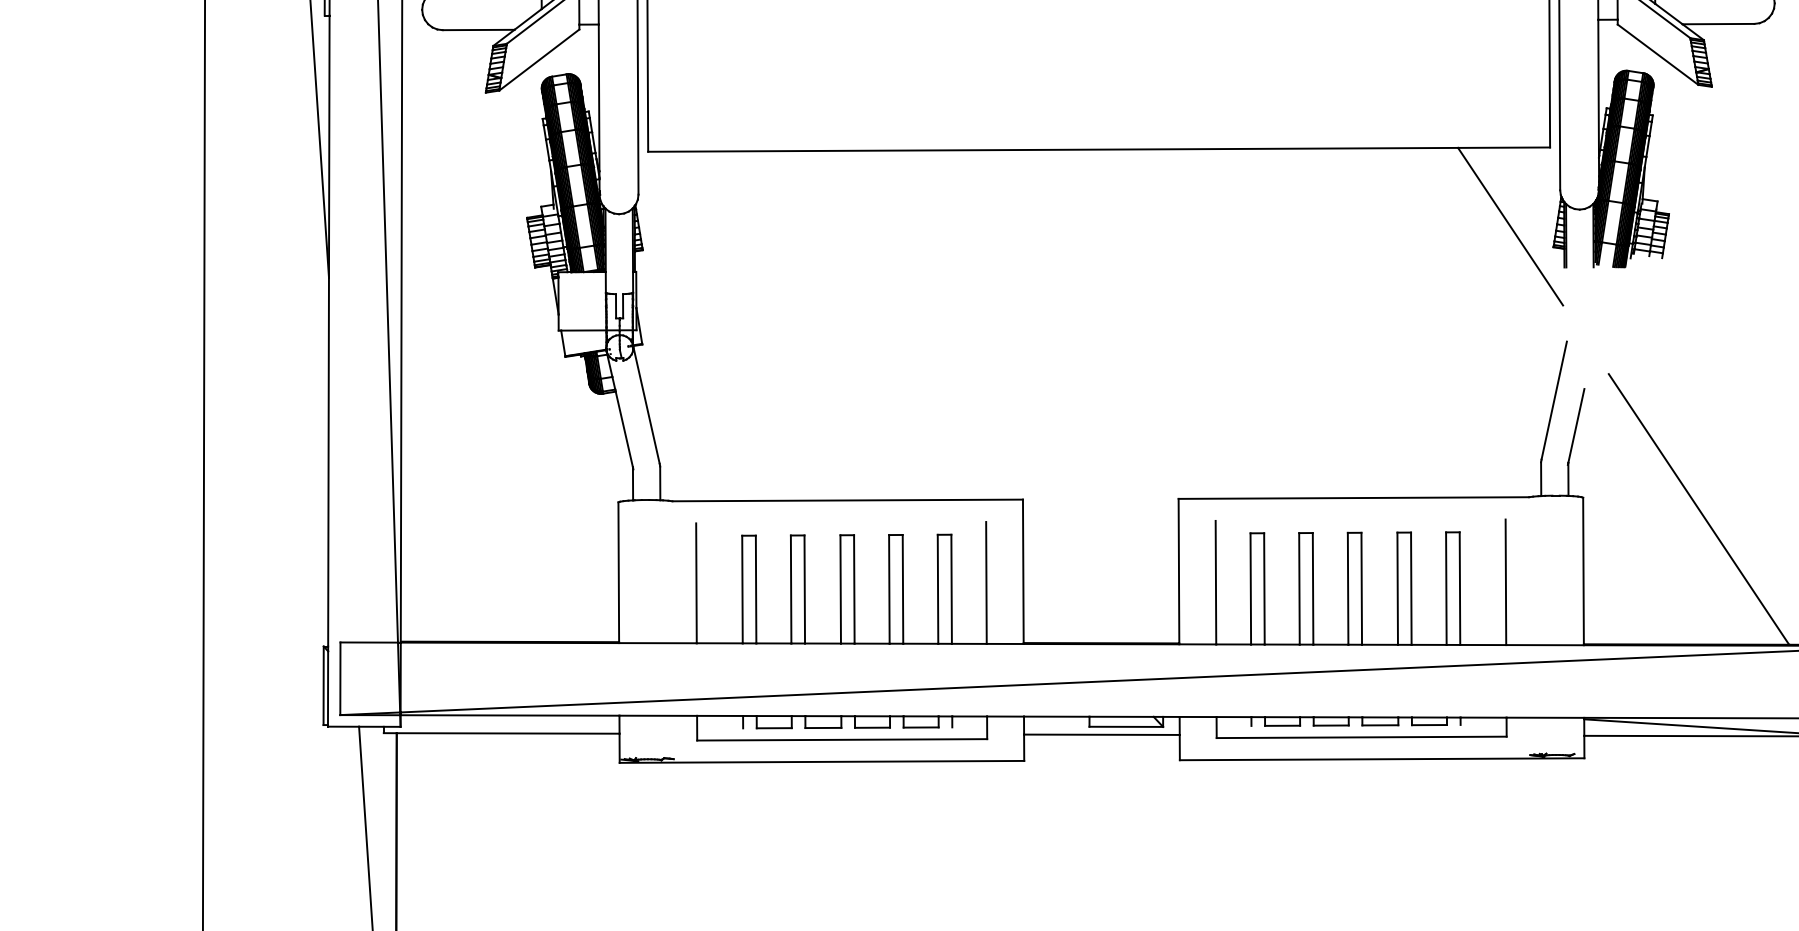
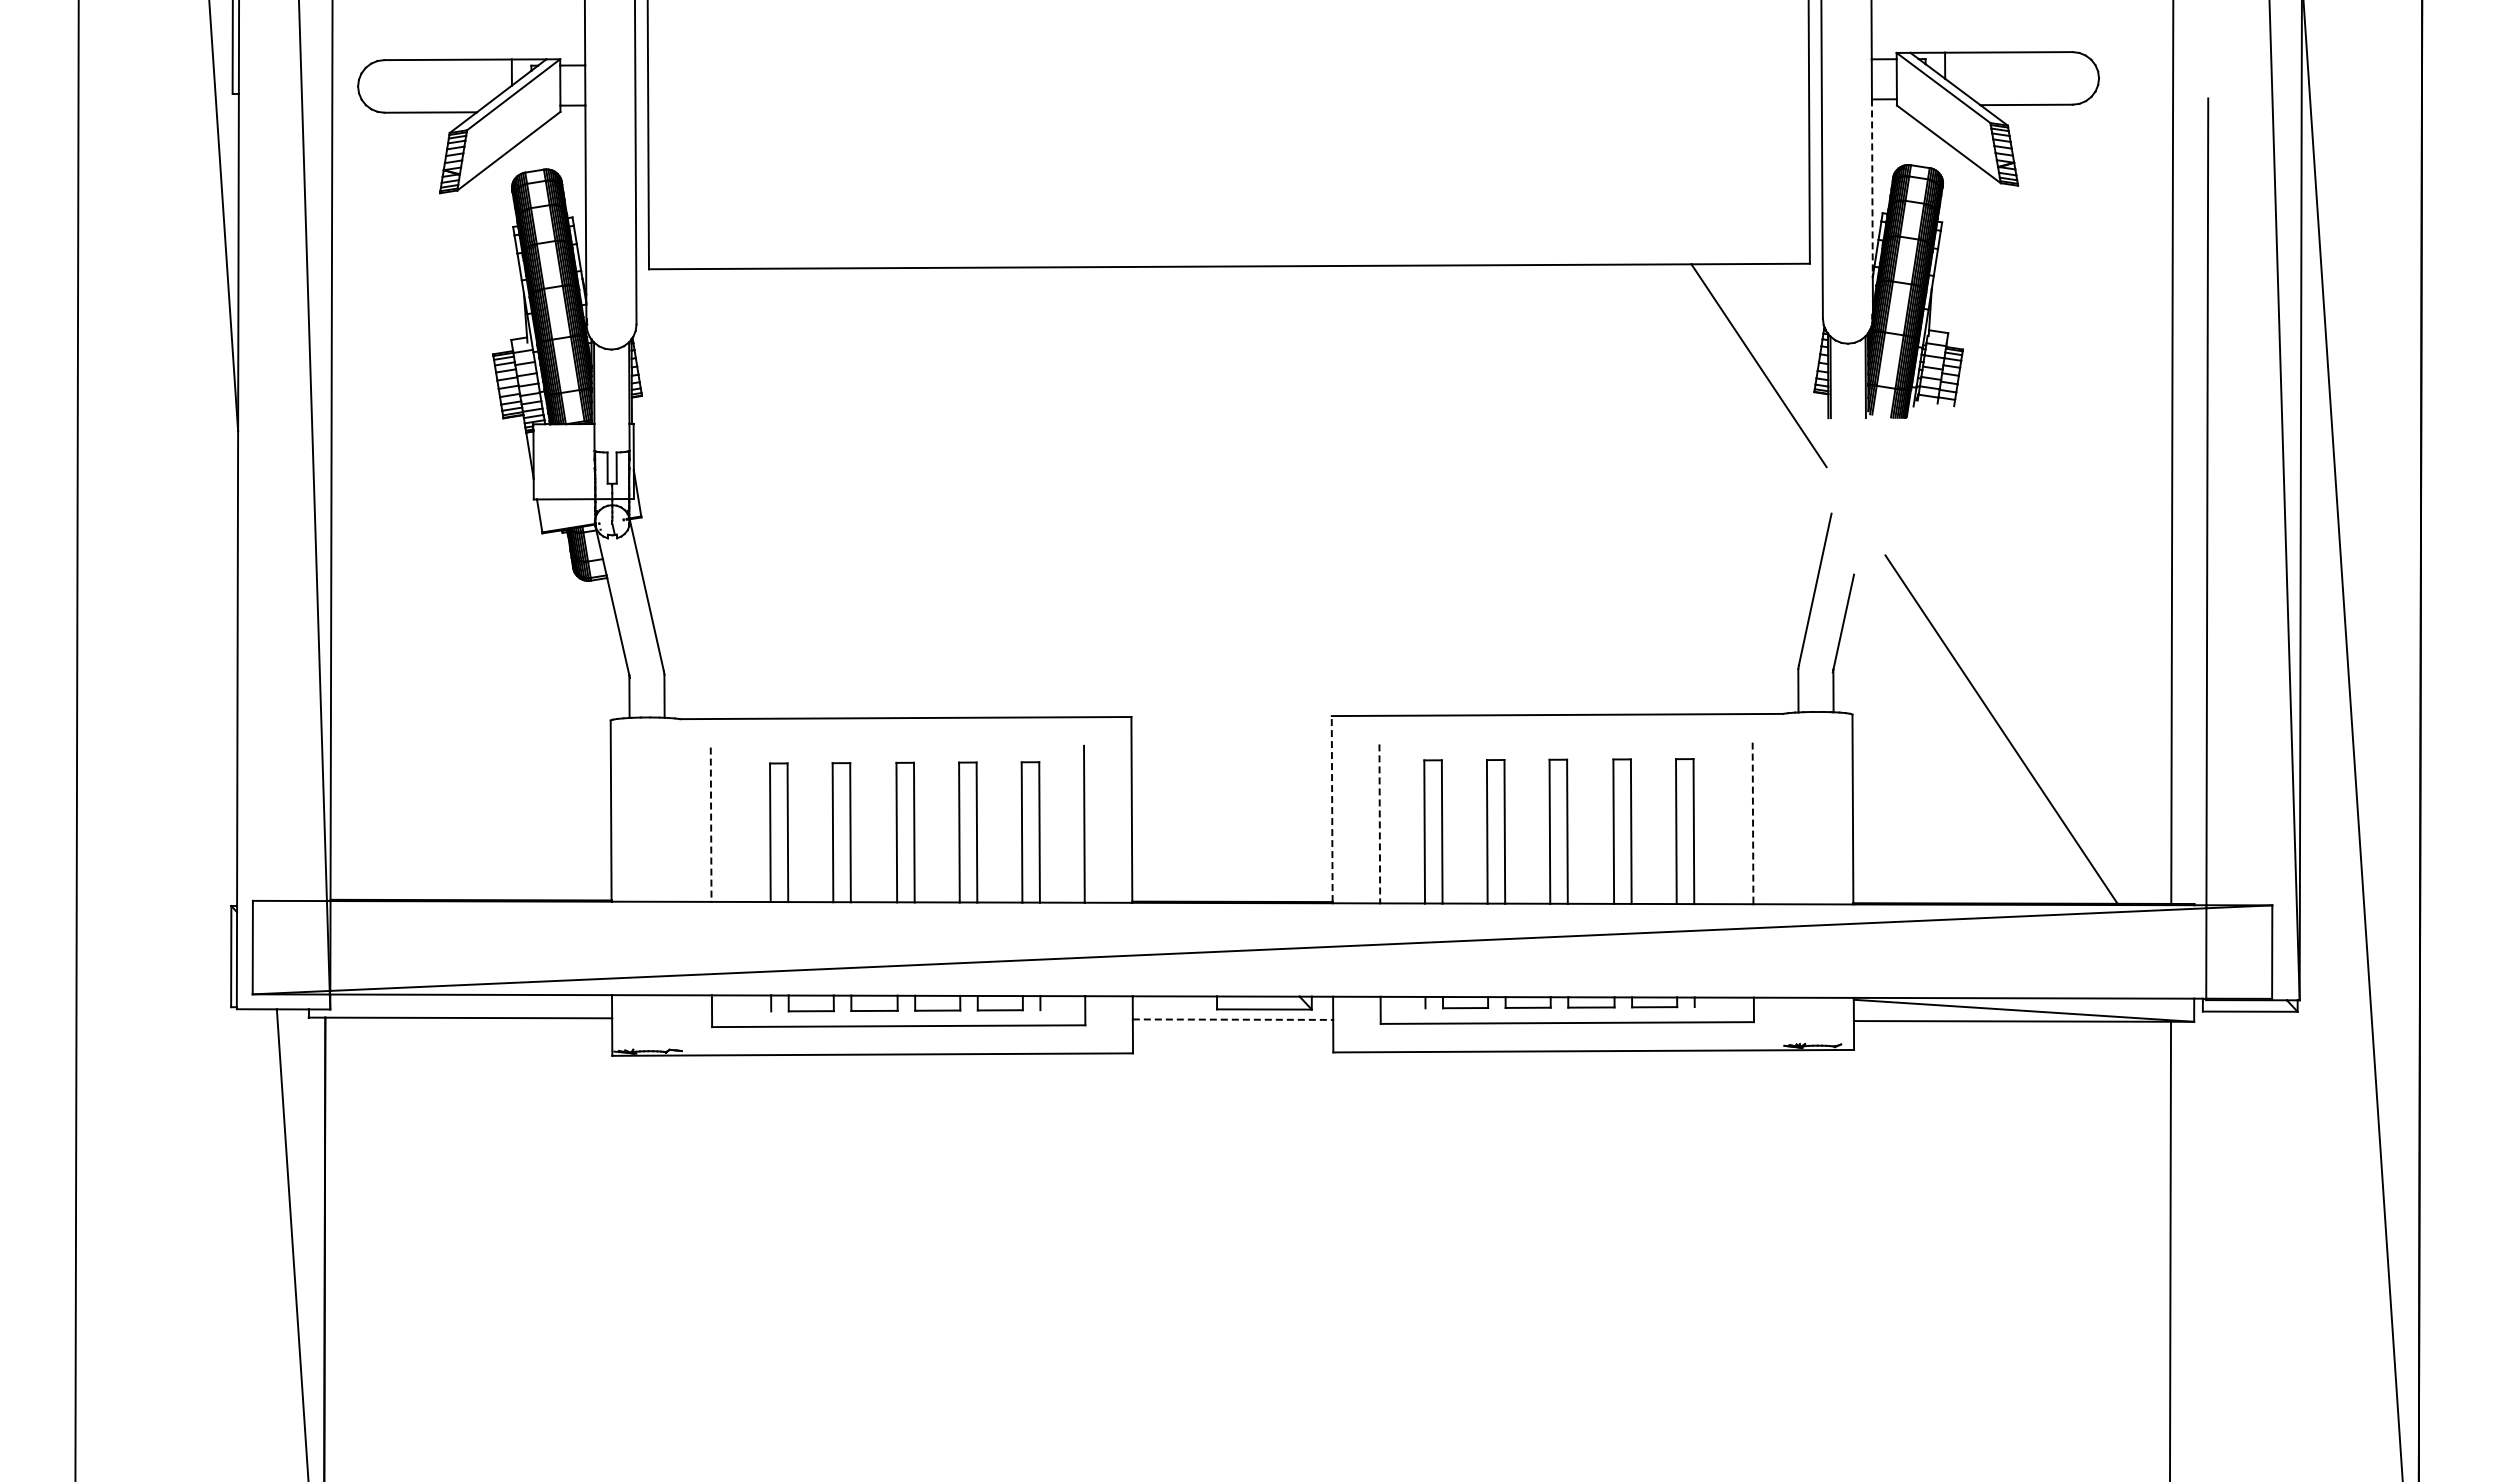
line: (1598, 89) -> (1872, 188), solid -> dashed
line: (1179, 570) -> (1332, 808), solid -> dashed
line: (1506, 582) -> (1753, 823), solid -> dashed
line: (696, 583) -> (711, 825), solid -> dashed
line: (1215, 583) -> (1379, 824), solid -> dashed
line: (1102, 734) -> (1233, 1019), solid -> dashed

